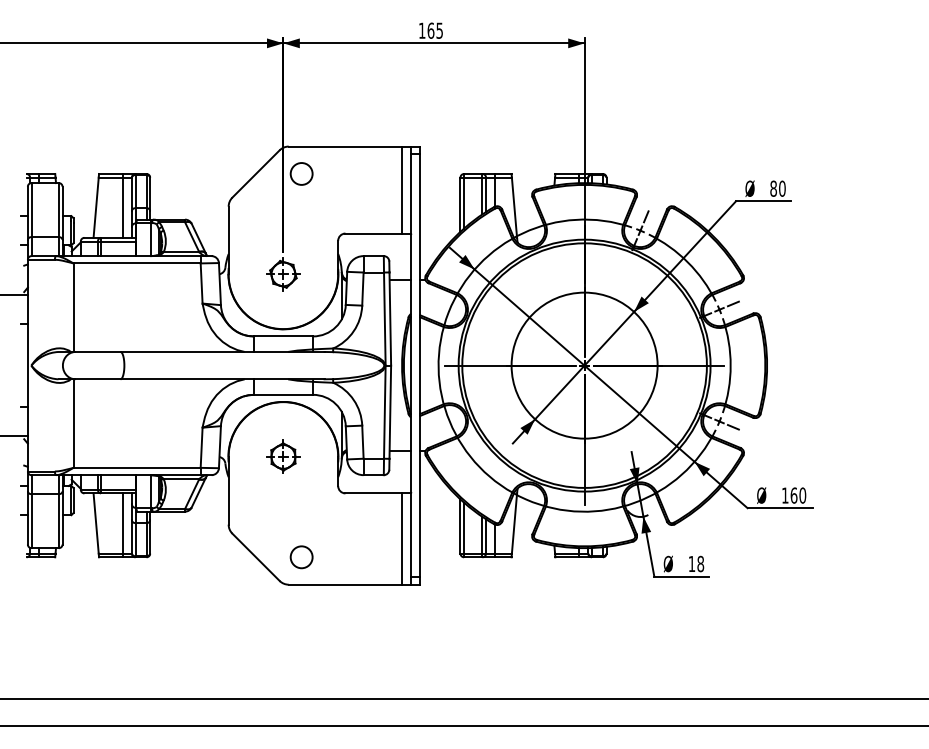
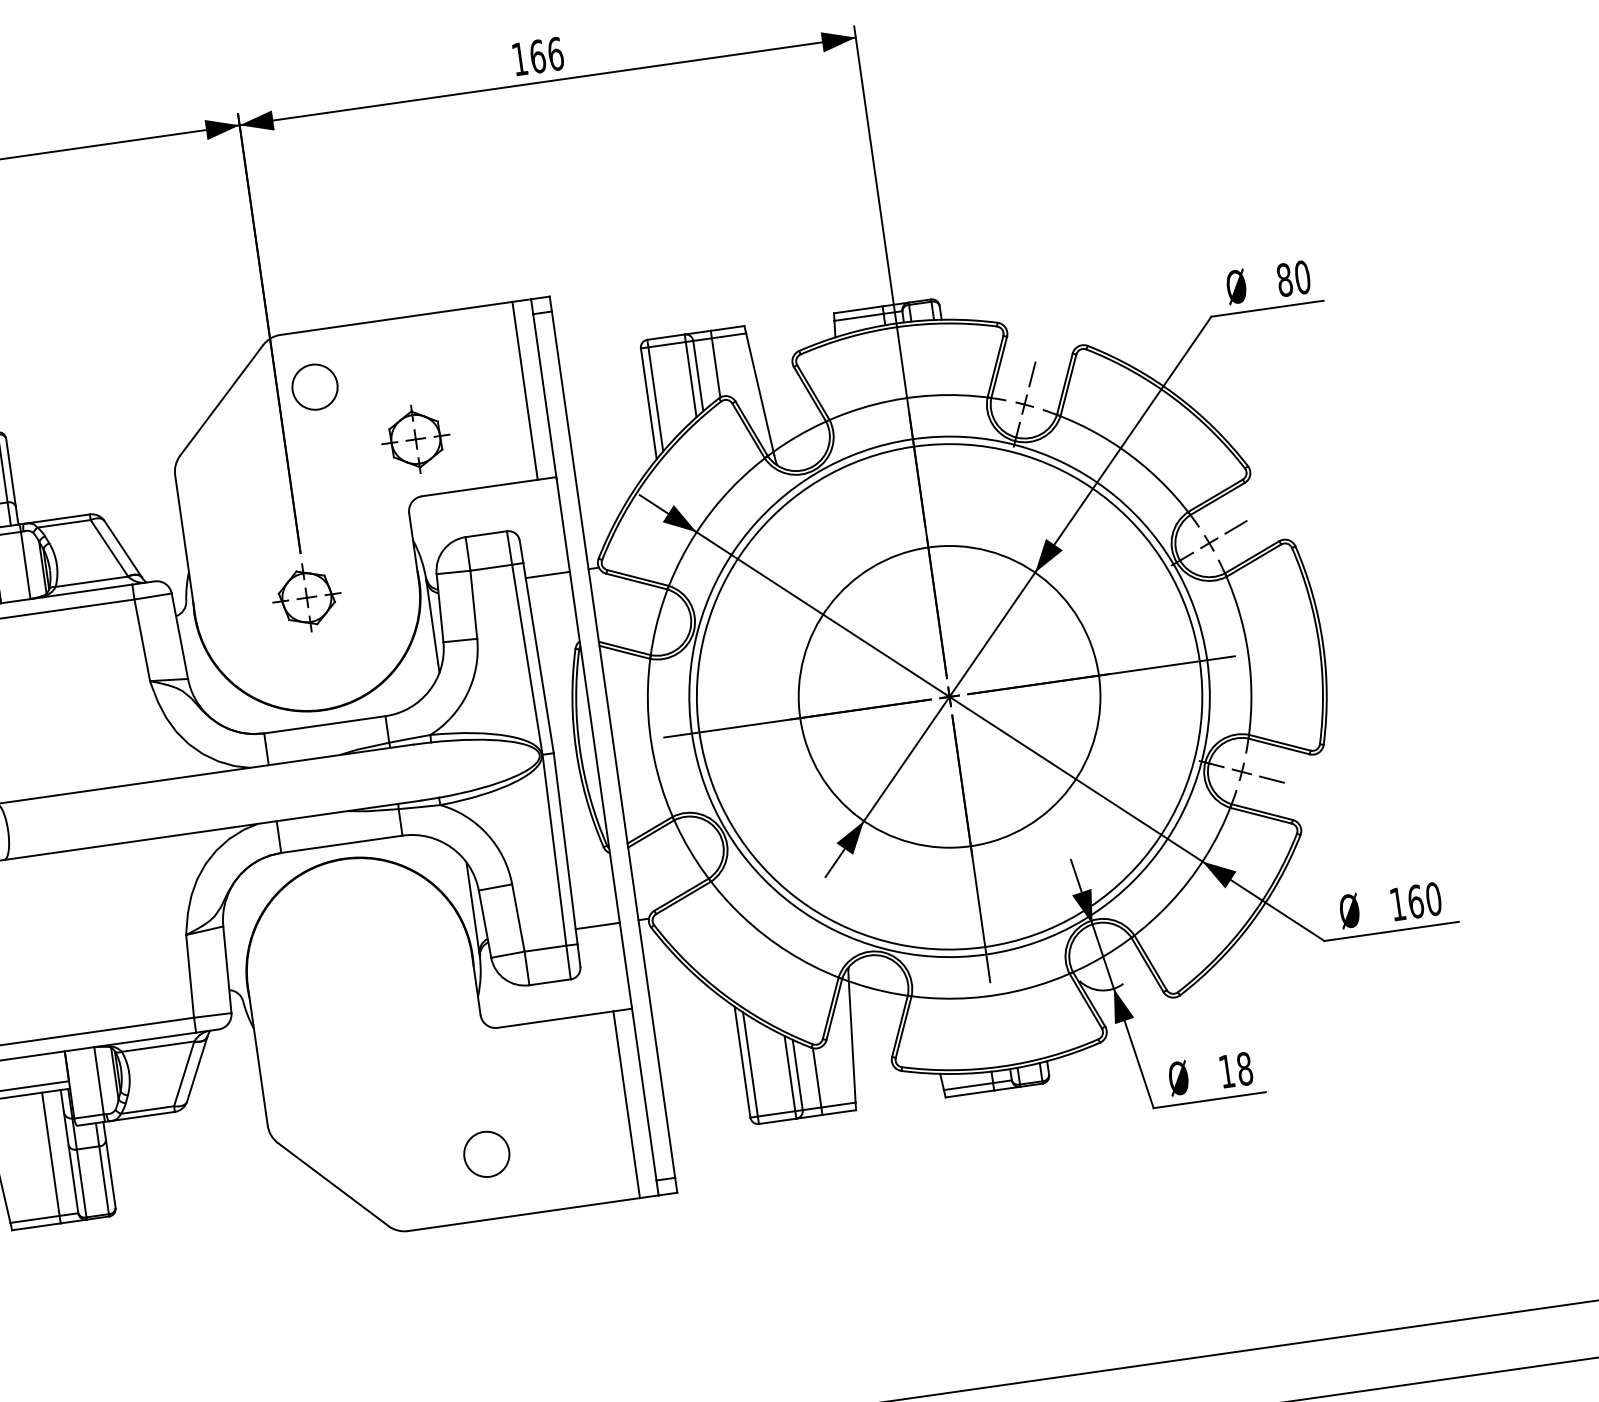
text: (439, 30) -> (555, 53), 165 -> 166
part: (283, 456) -> (415, 438), moved
circle: (301, 557) -> (486, 1154), moved

